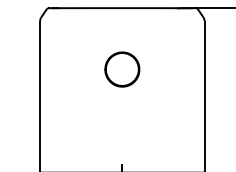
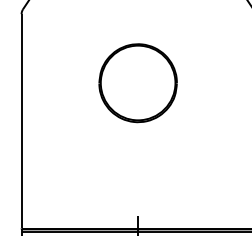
part: (122, 69) -> (138, 83), size x1.6

